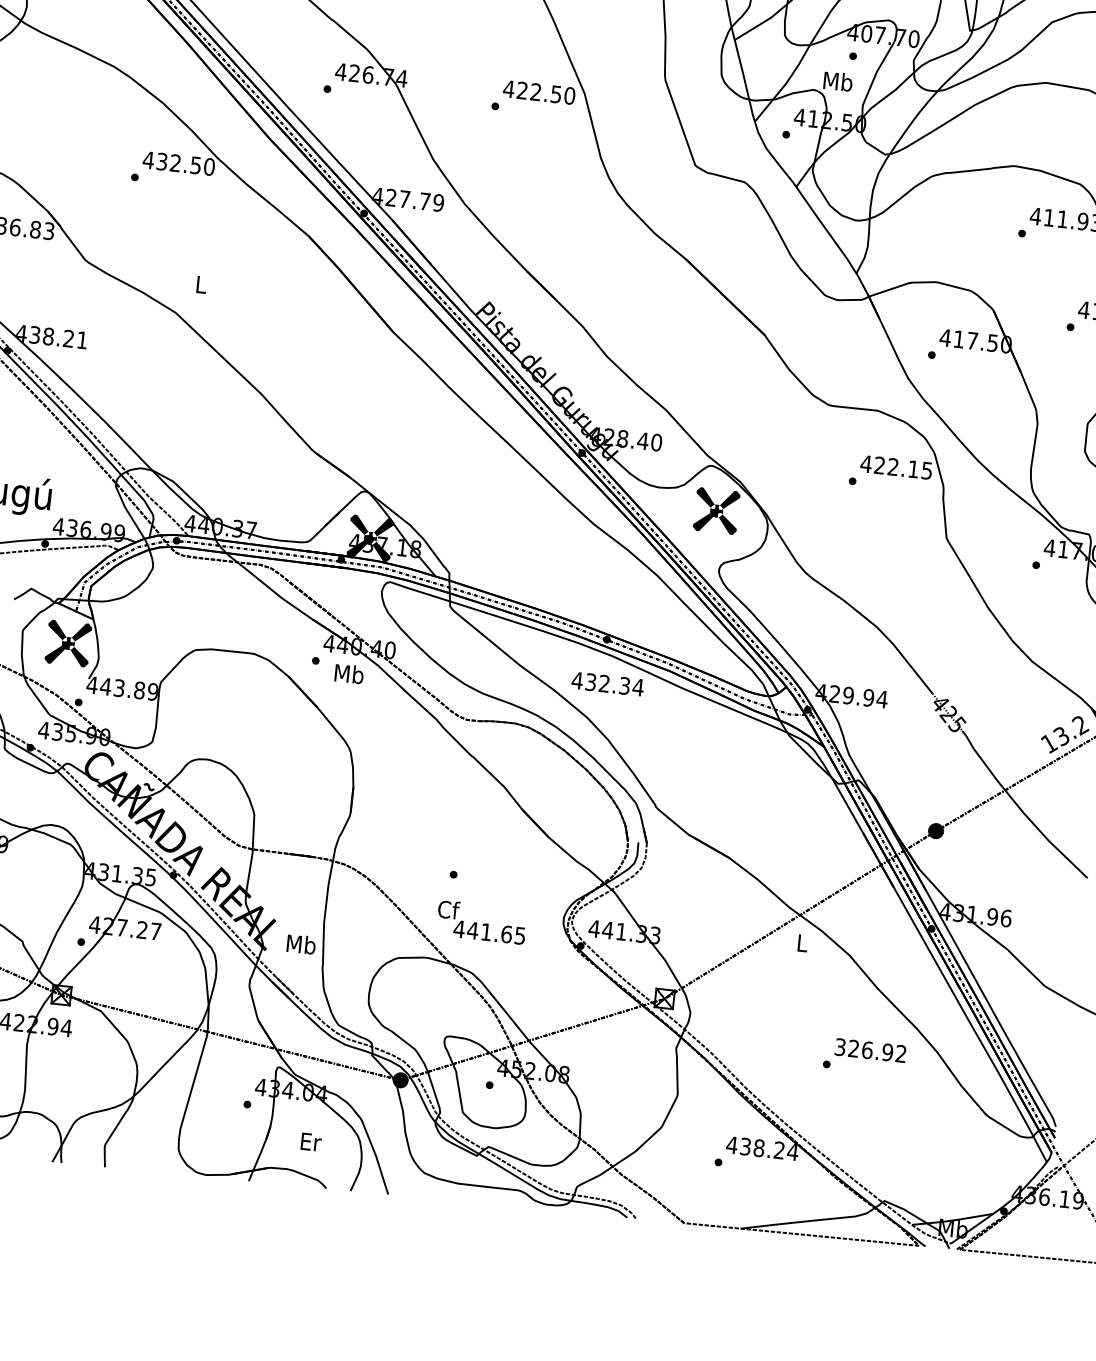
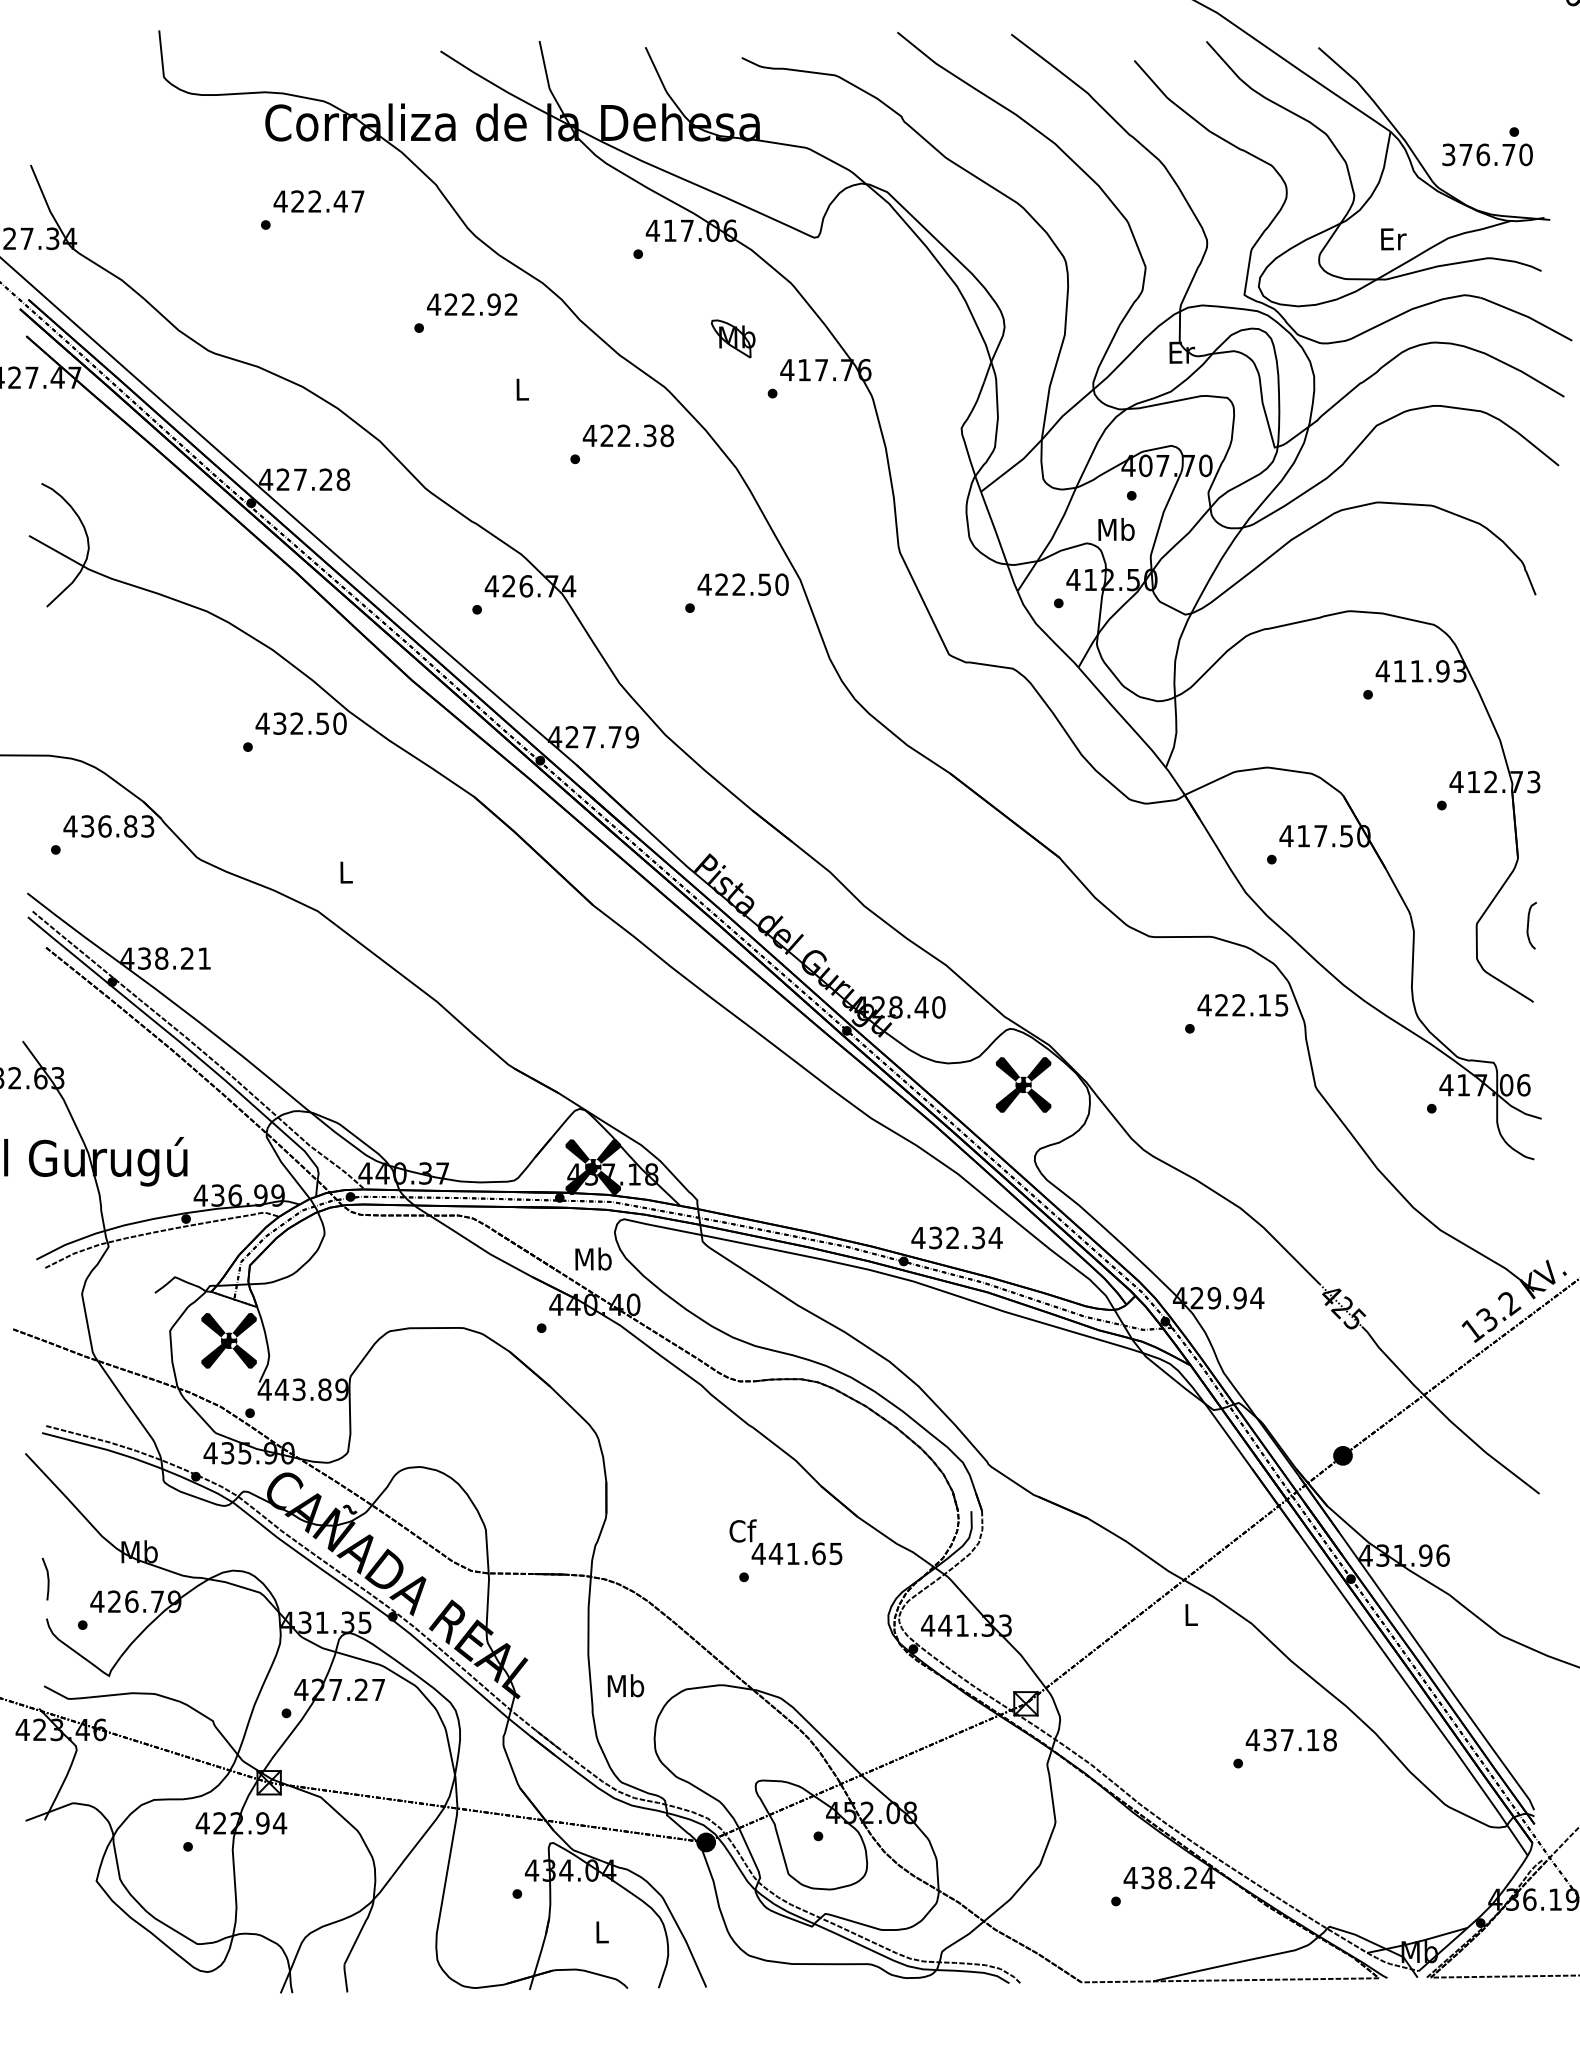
text: (349, 673) -> (593, 1258), moved
text: (607, 683) -> (956, 1237), moved
text: (481, 922) -> (785, 1542), moved
text: (301, 944) -> (625, 1685), moved
text: (870, 1050) -> (1290, 1739), 326.92 -> 437.18
text: (311, 1142) -> (602, 1932), Er -> L

